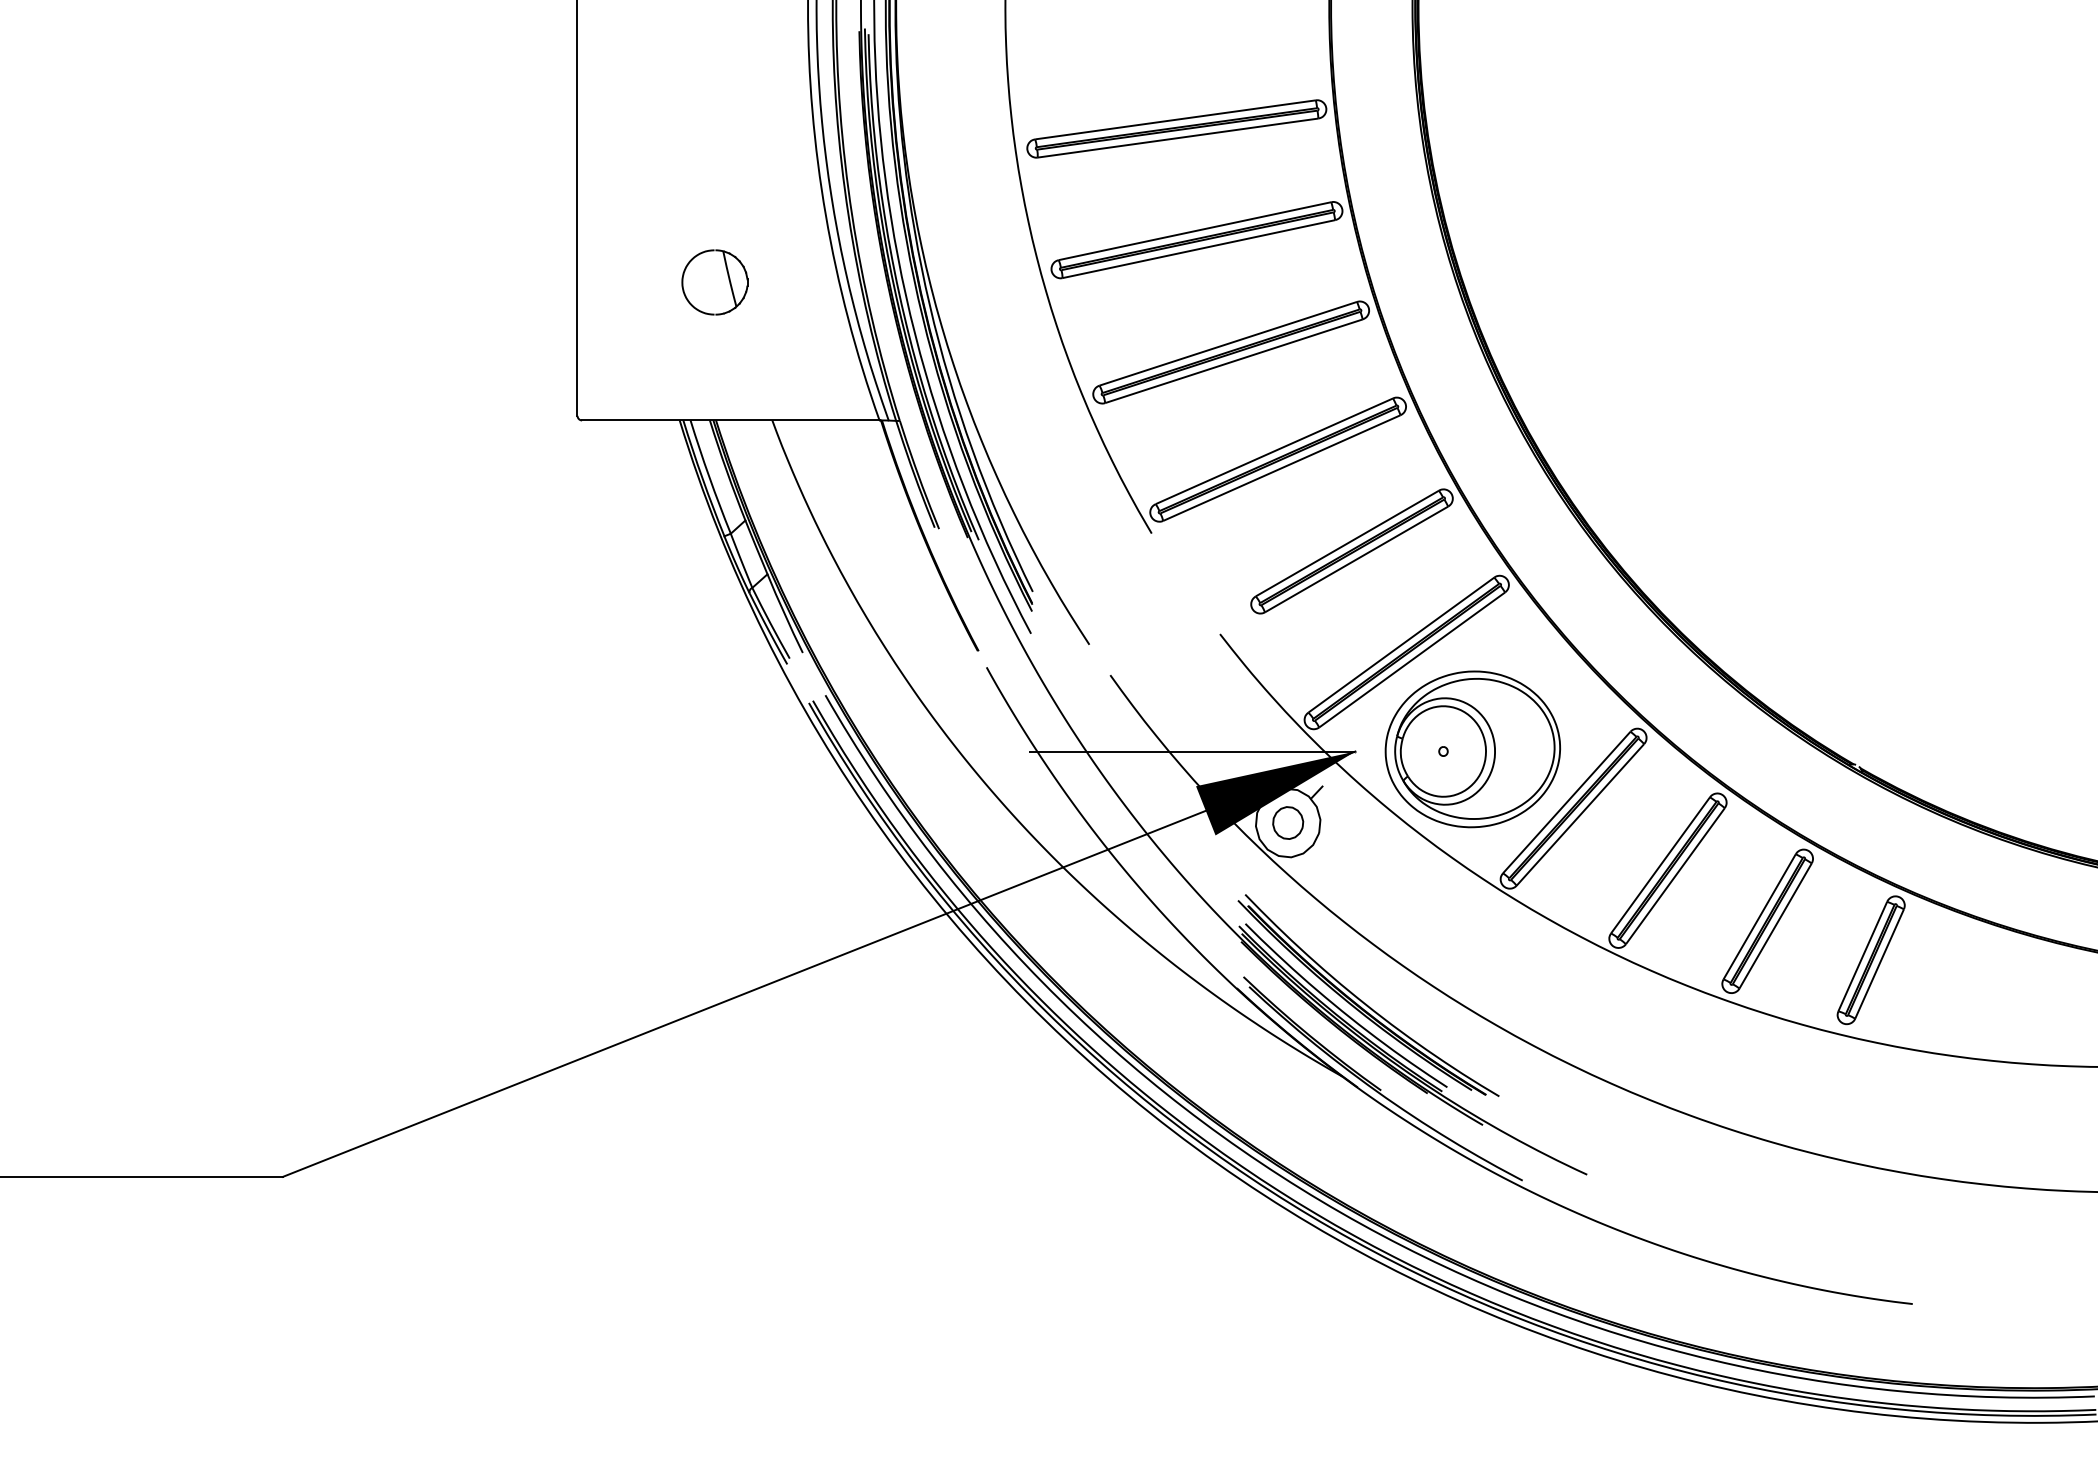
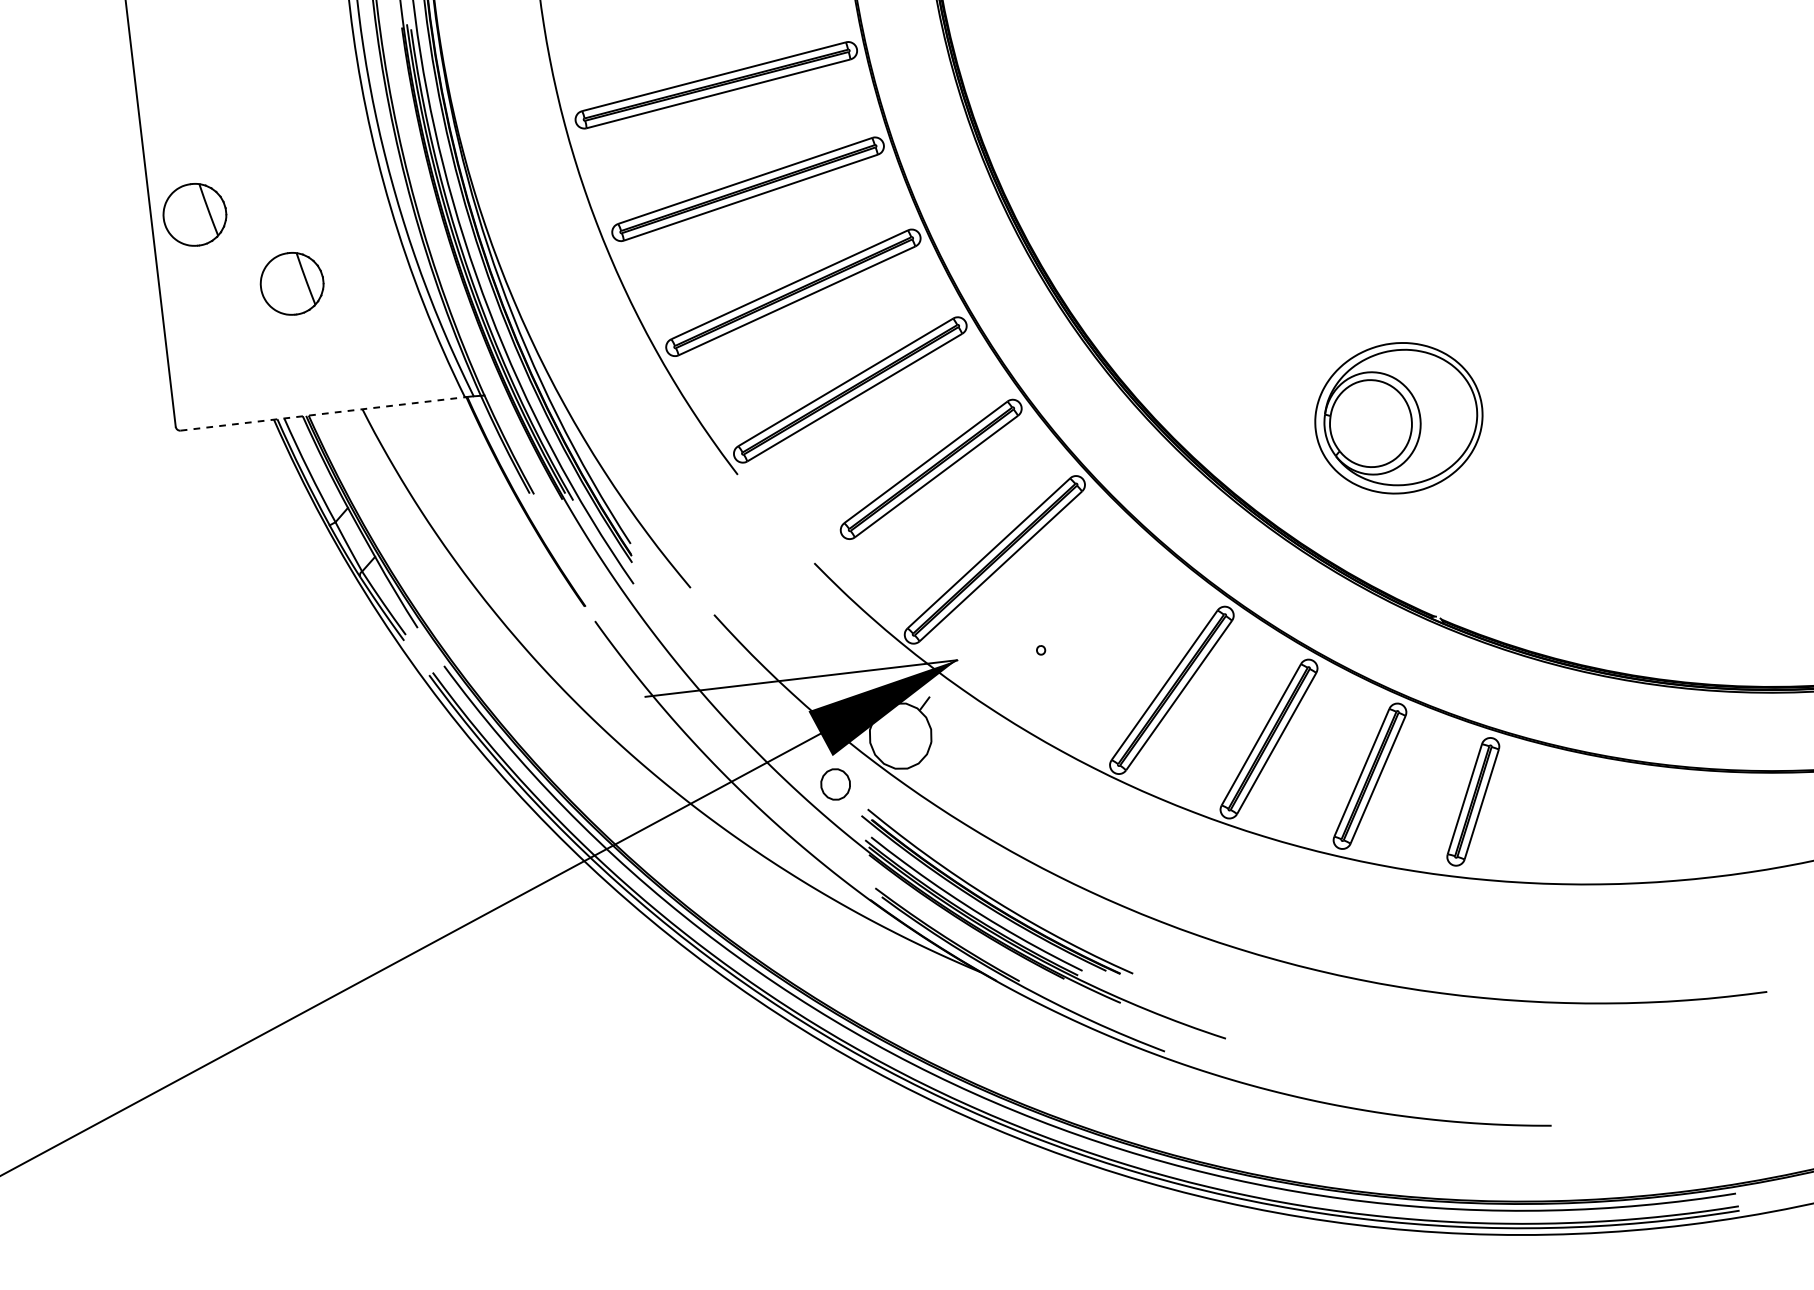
part: (622, 199) -> (194, 214), added
line: (730, 420) -> (322, 414), solid -> dashed
part: (1472, 749) -> (1398, 418), moved
part: (1288, 822) -> (835, 783), moved

